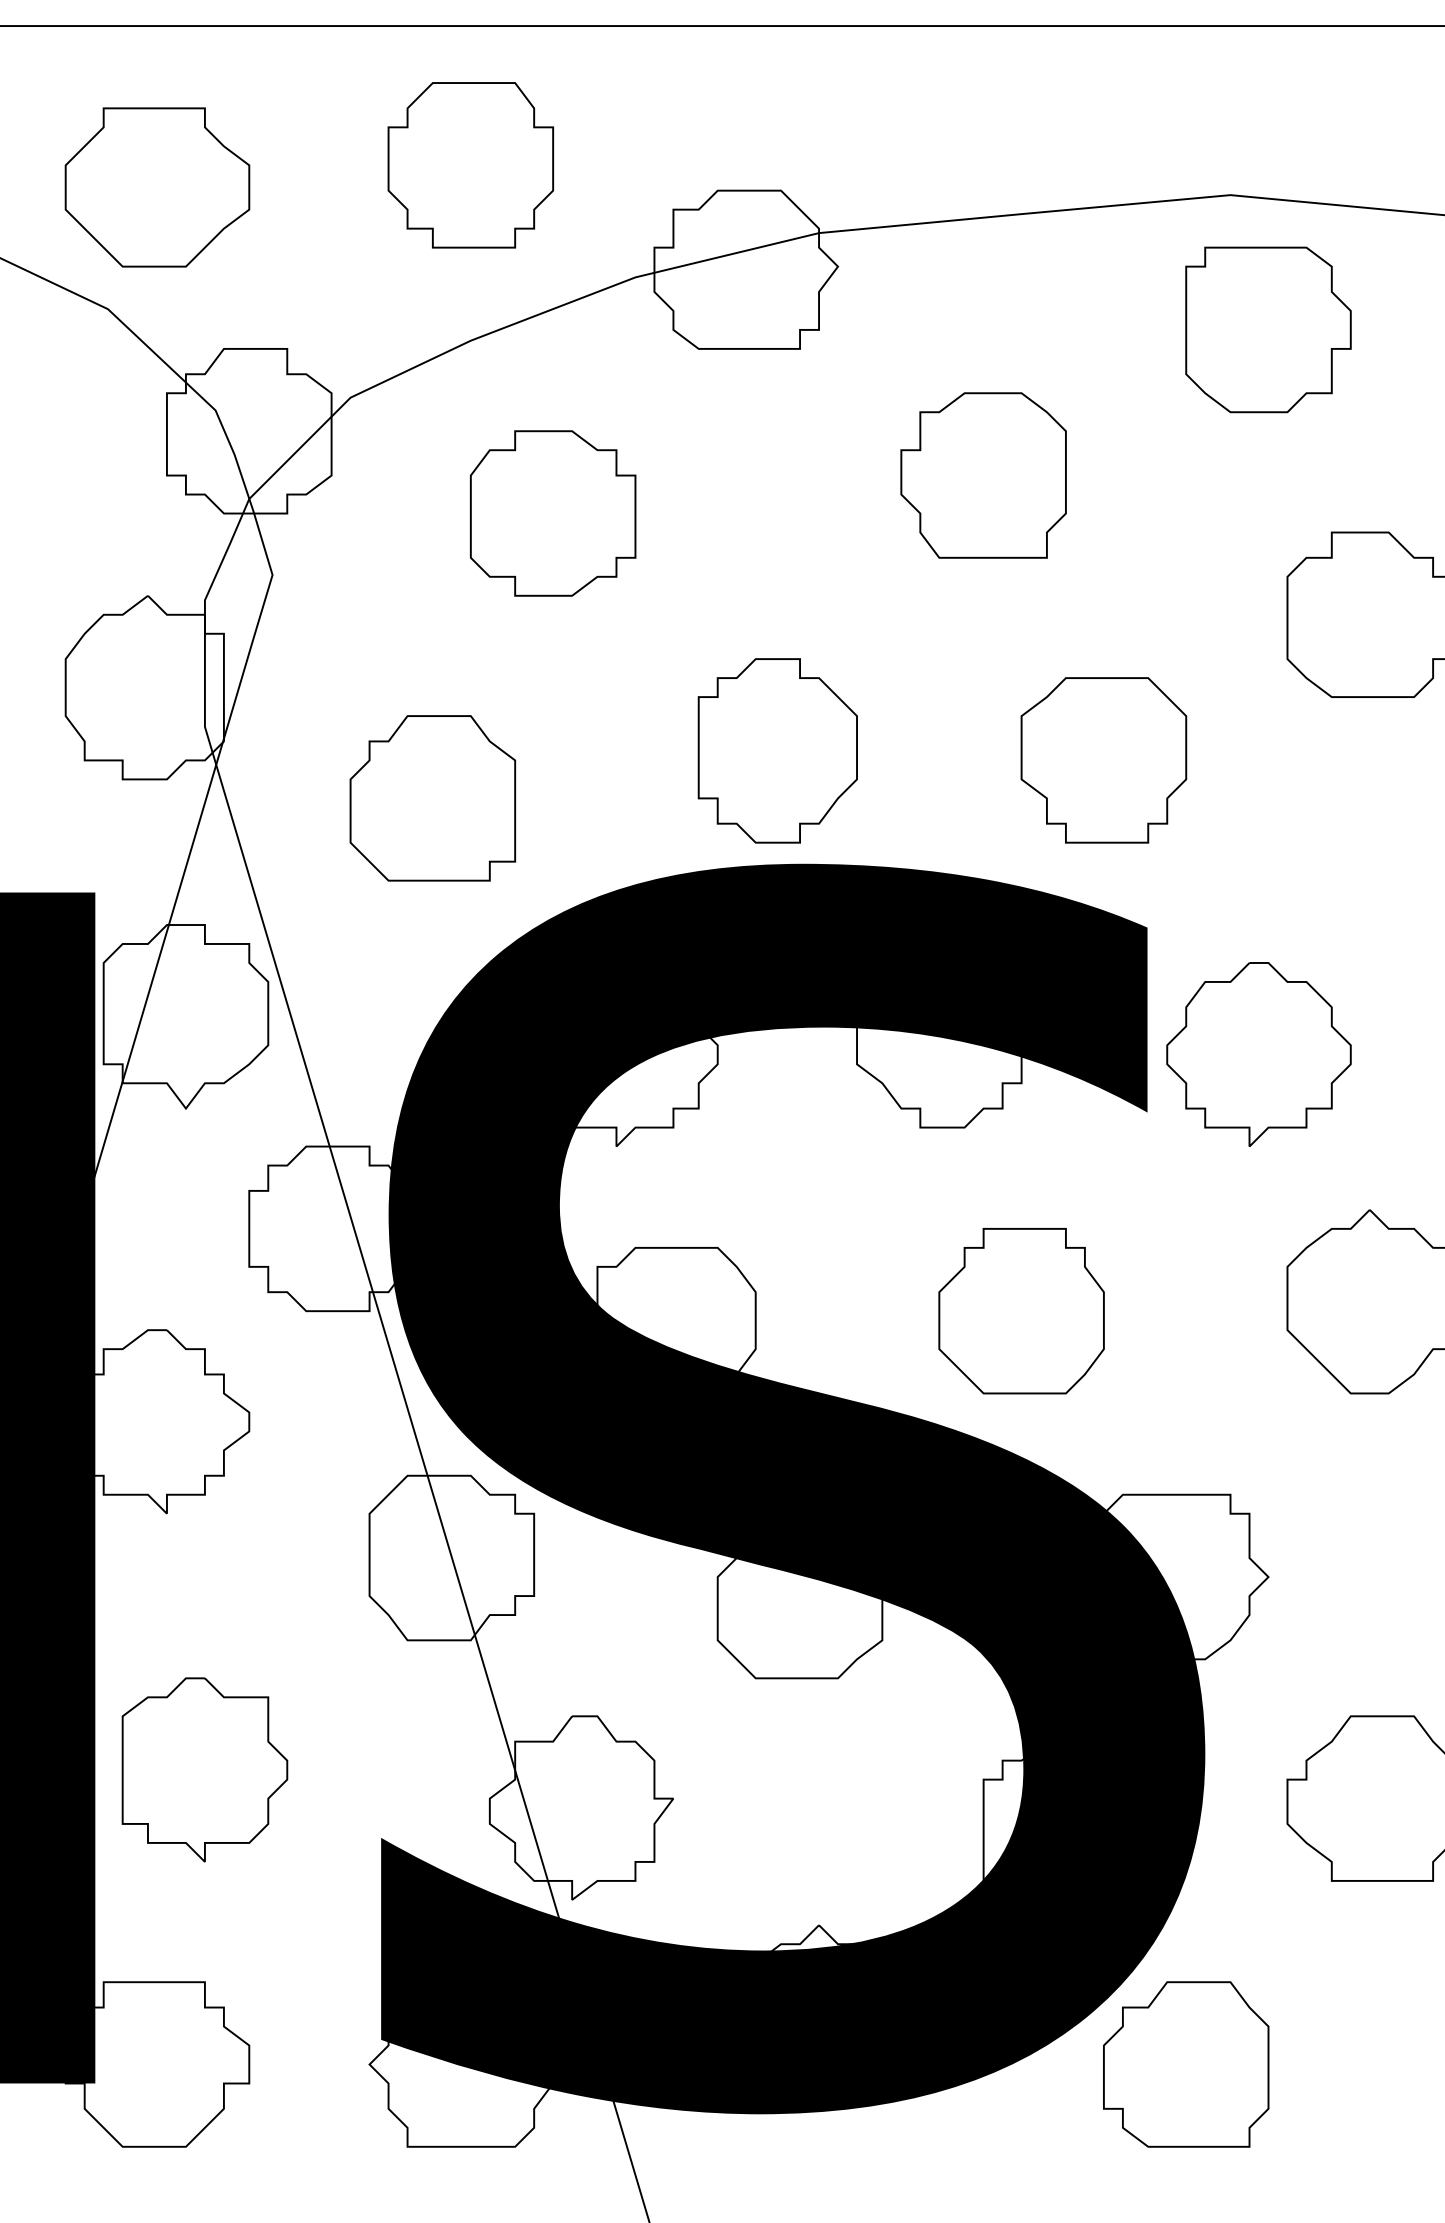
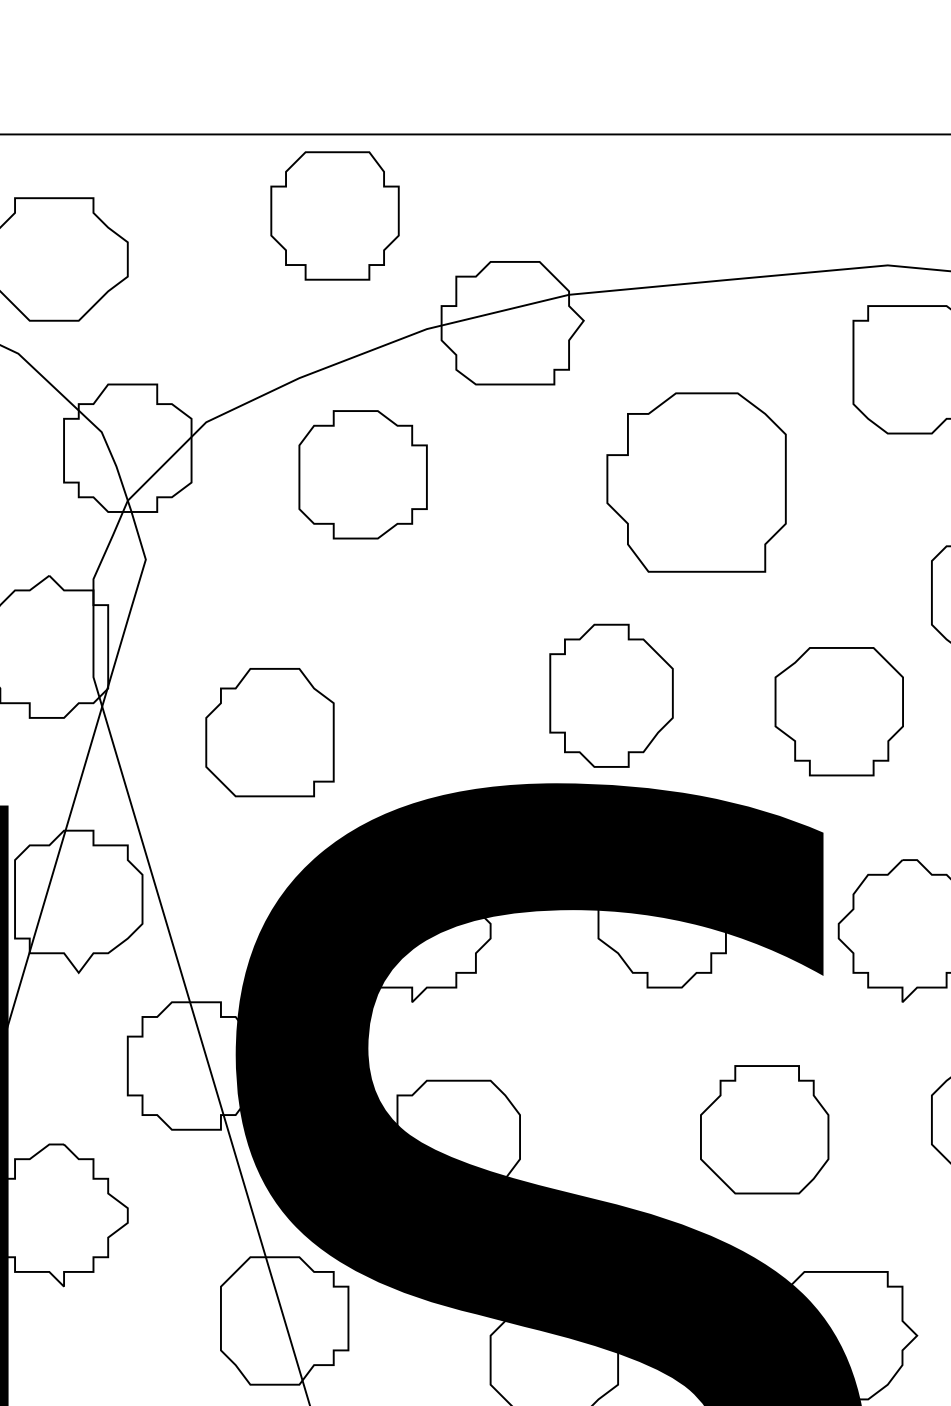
part: (470, 165) -> (334, 216), moved
part: (983, 475) -> (696, 482), size x1.4
part: (553, 513) -> (363, 474), moved
part: (777, 750) -> (611, 695), moved
part: (1103, 760) -> (838, 711), moved
part: (1021, 1311) -> (764, 1130), moved

